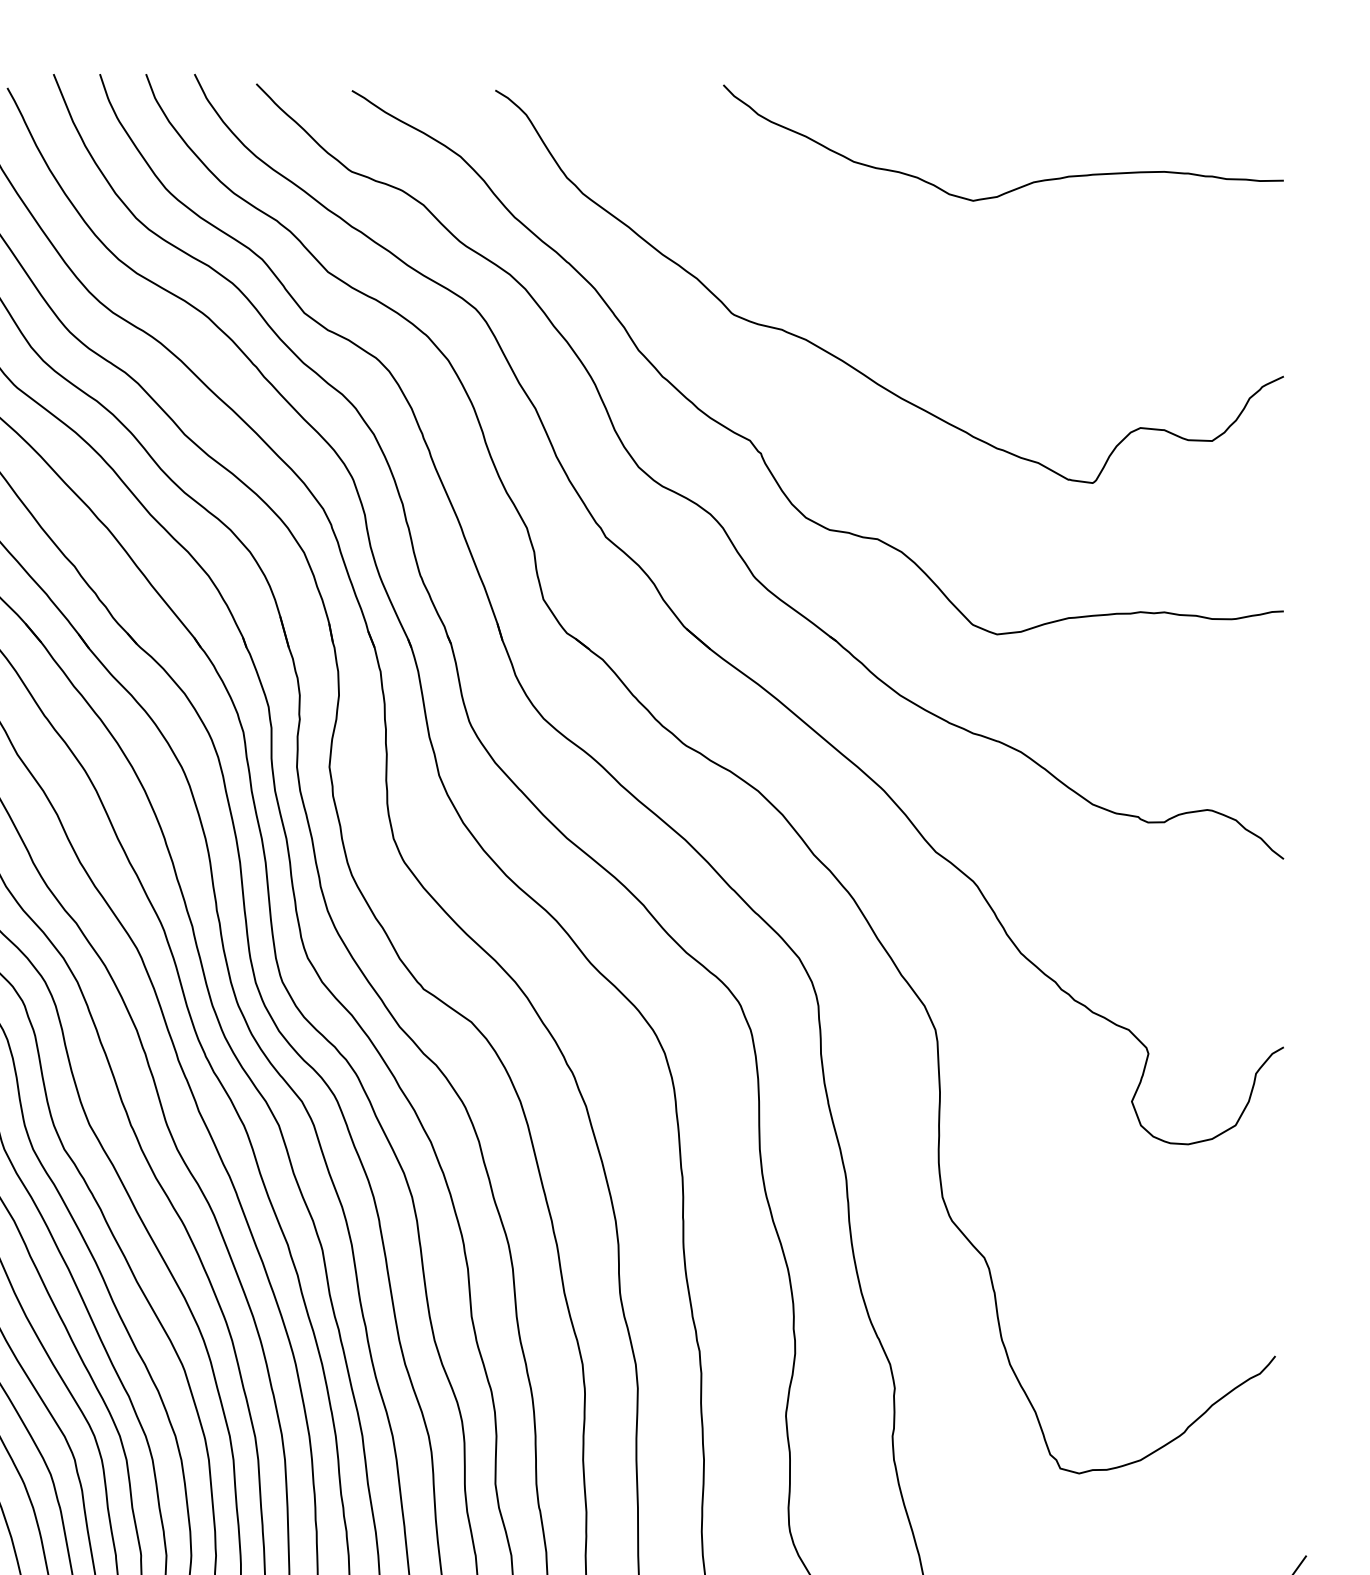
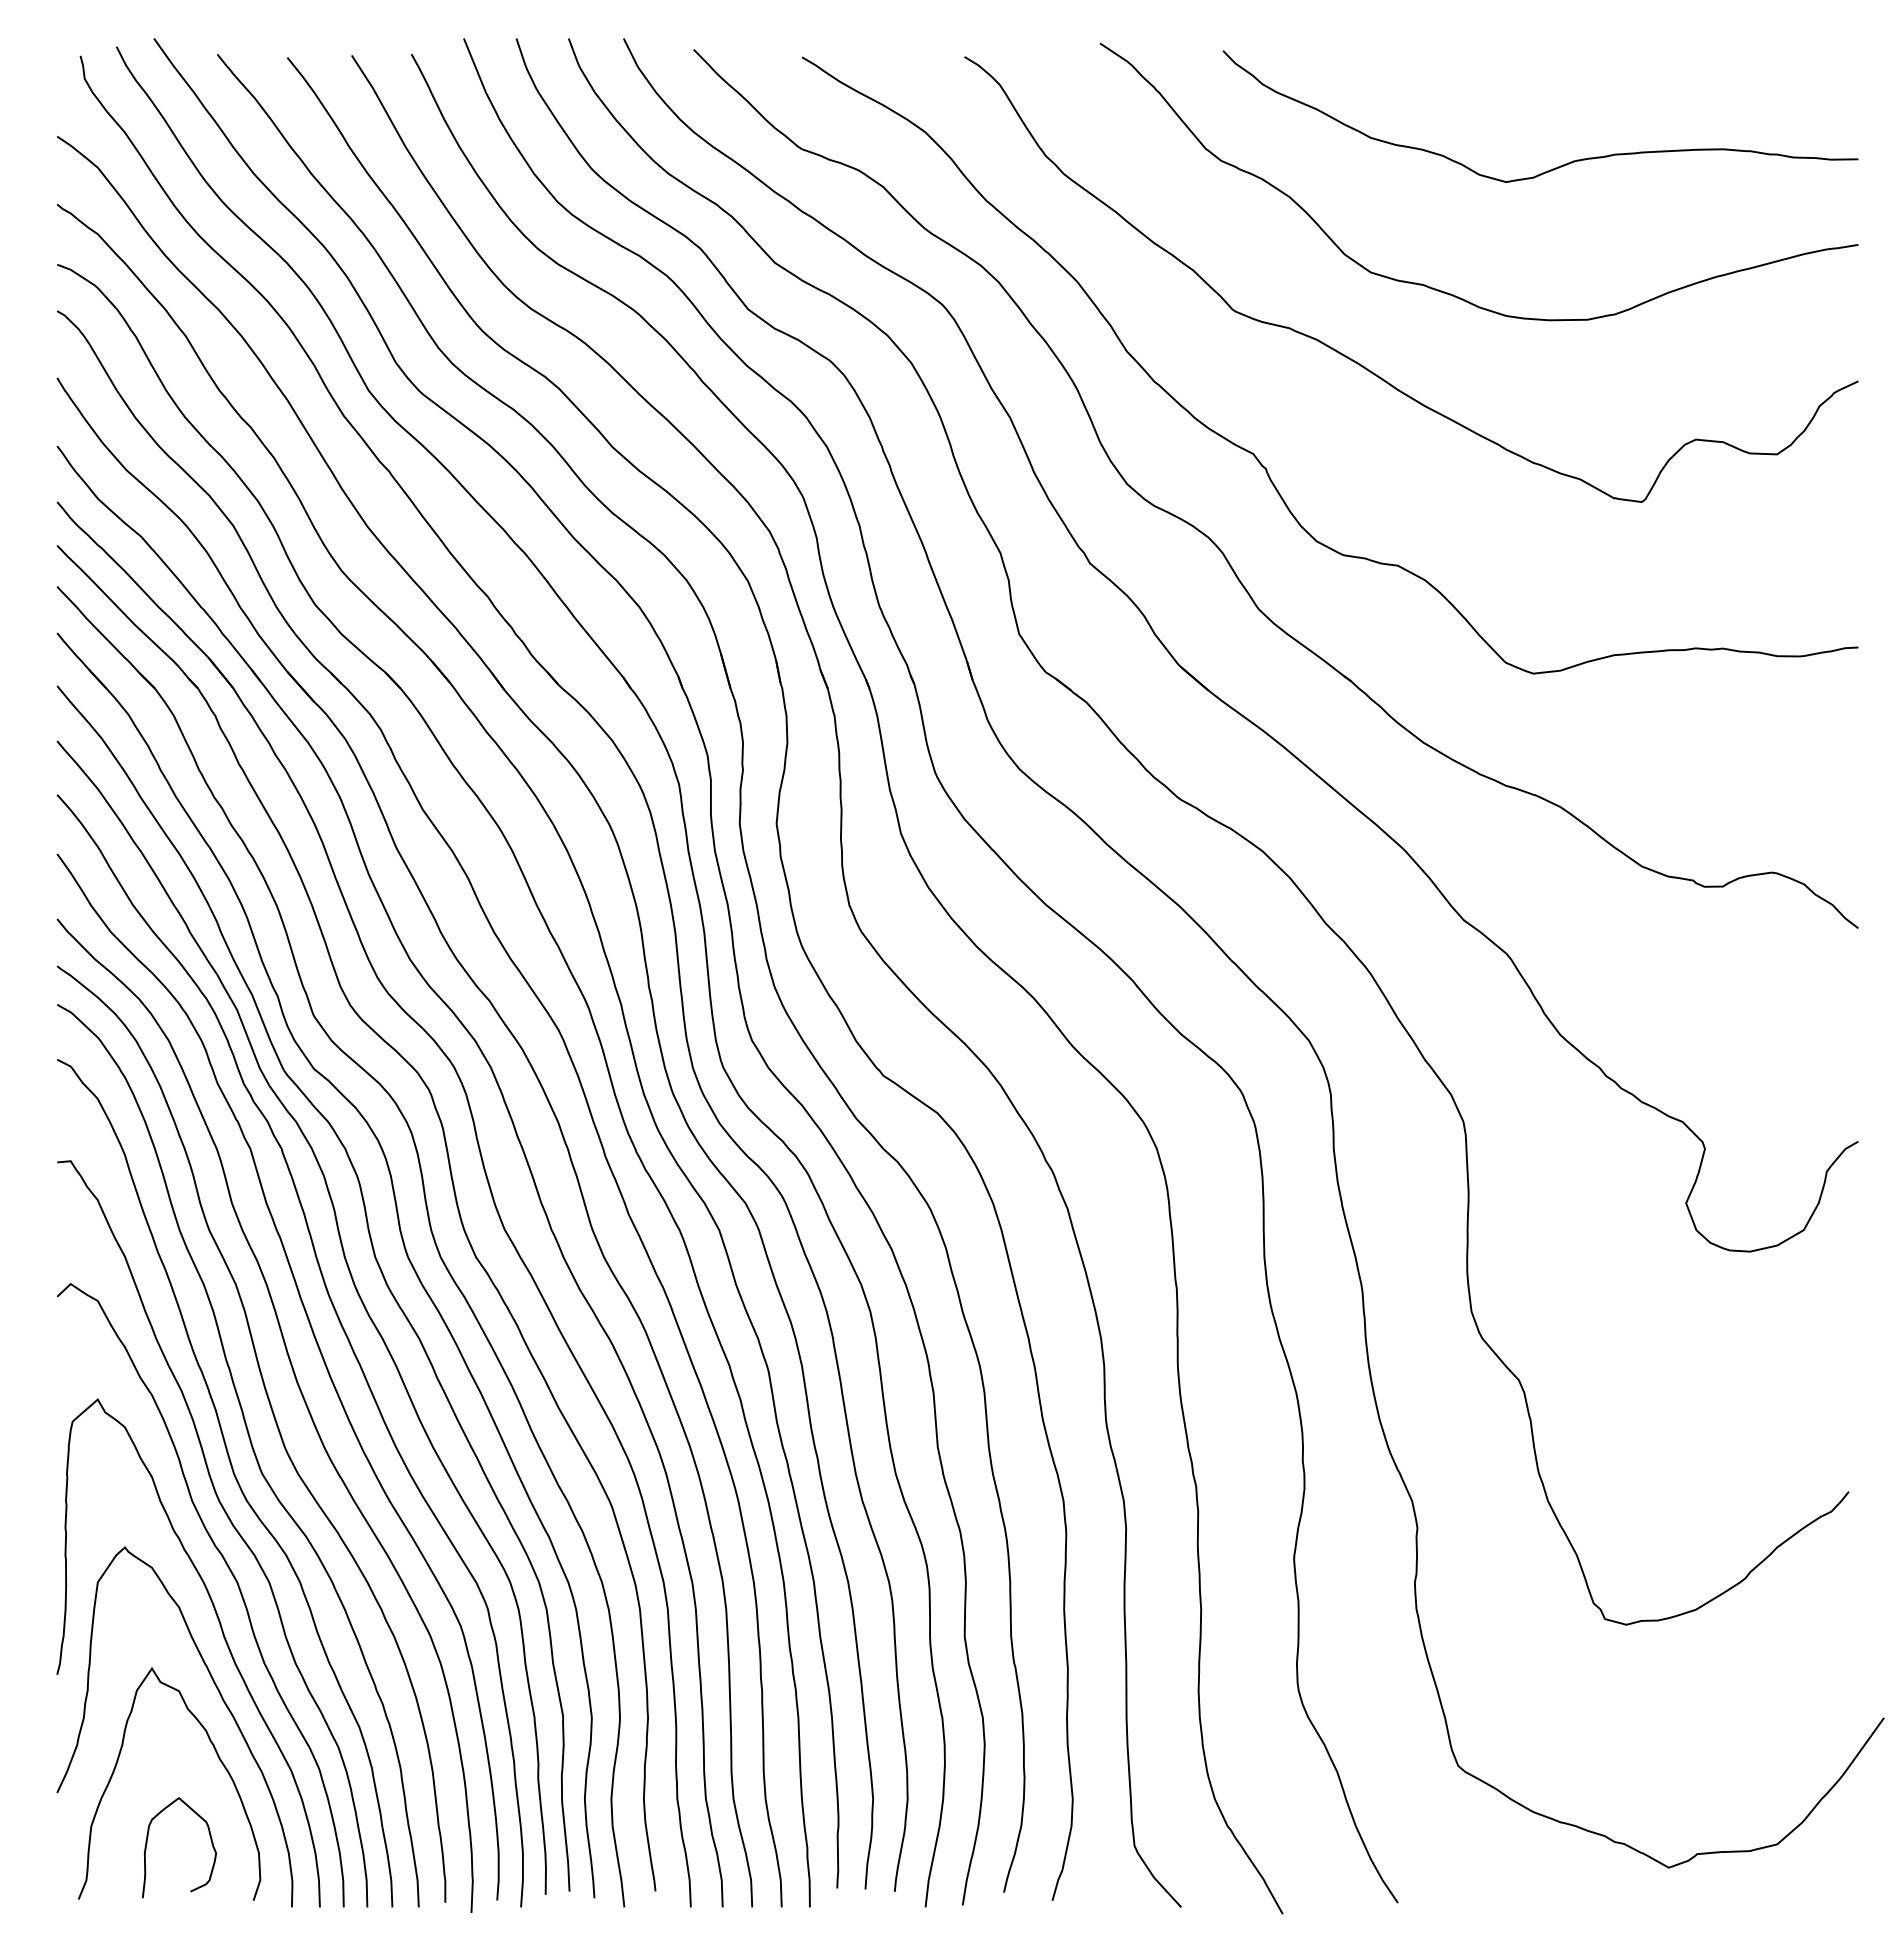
curve: (916, 296) -> (1442, 290), added

